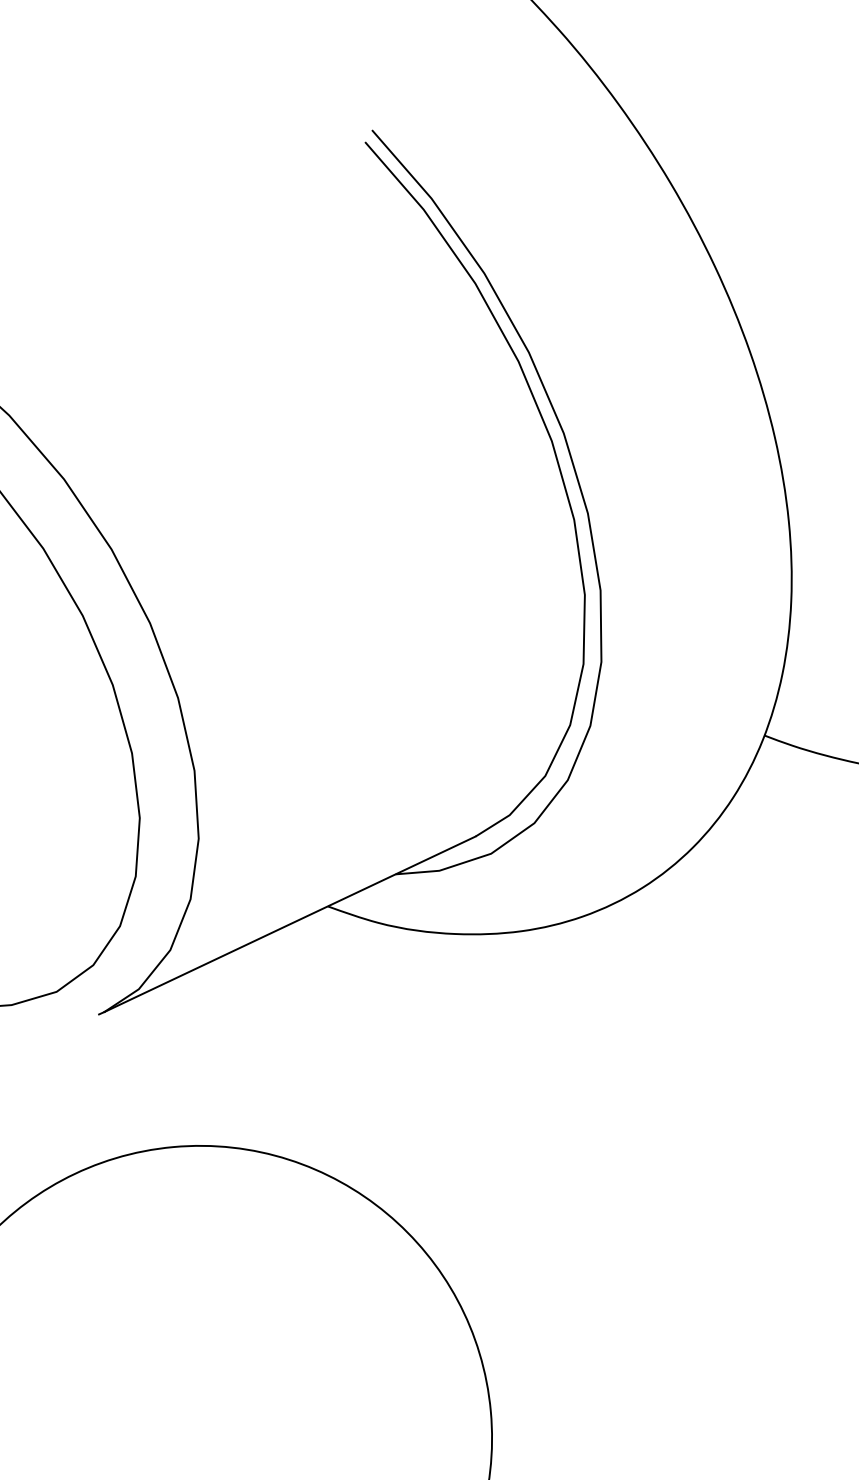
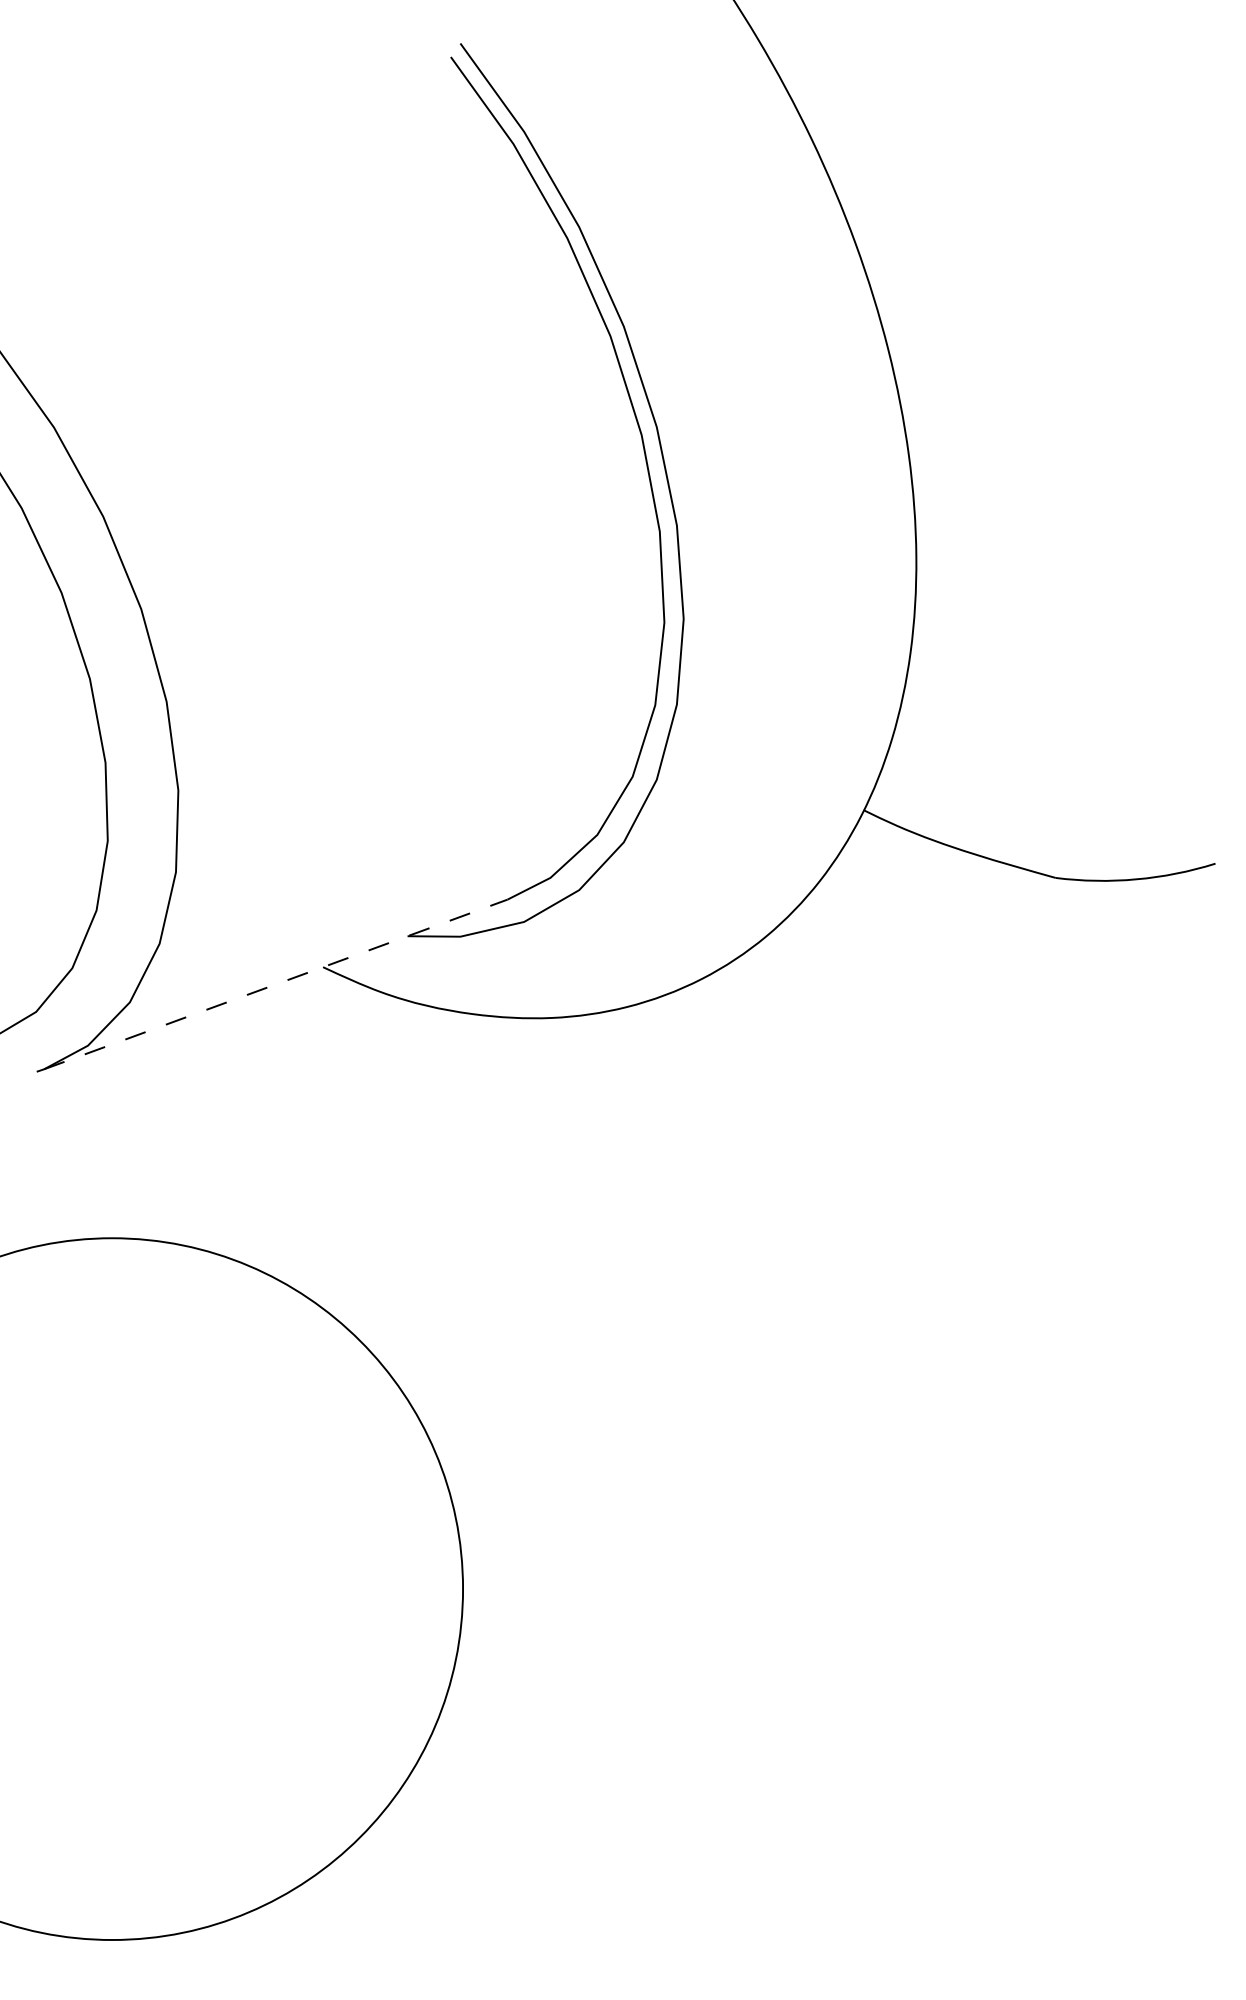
line: (289, 924) -> (275, 984), solid -> dashed

